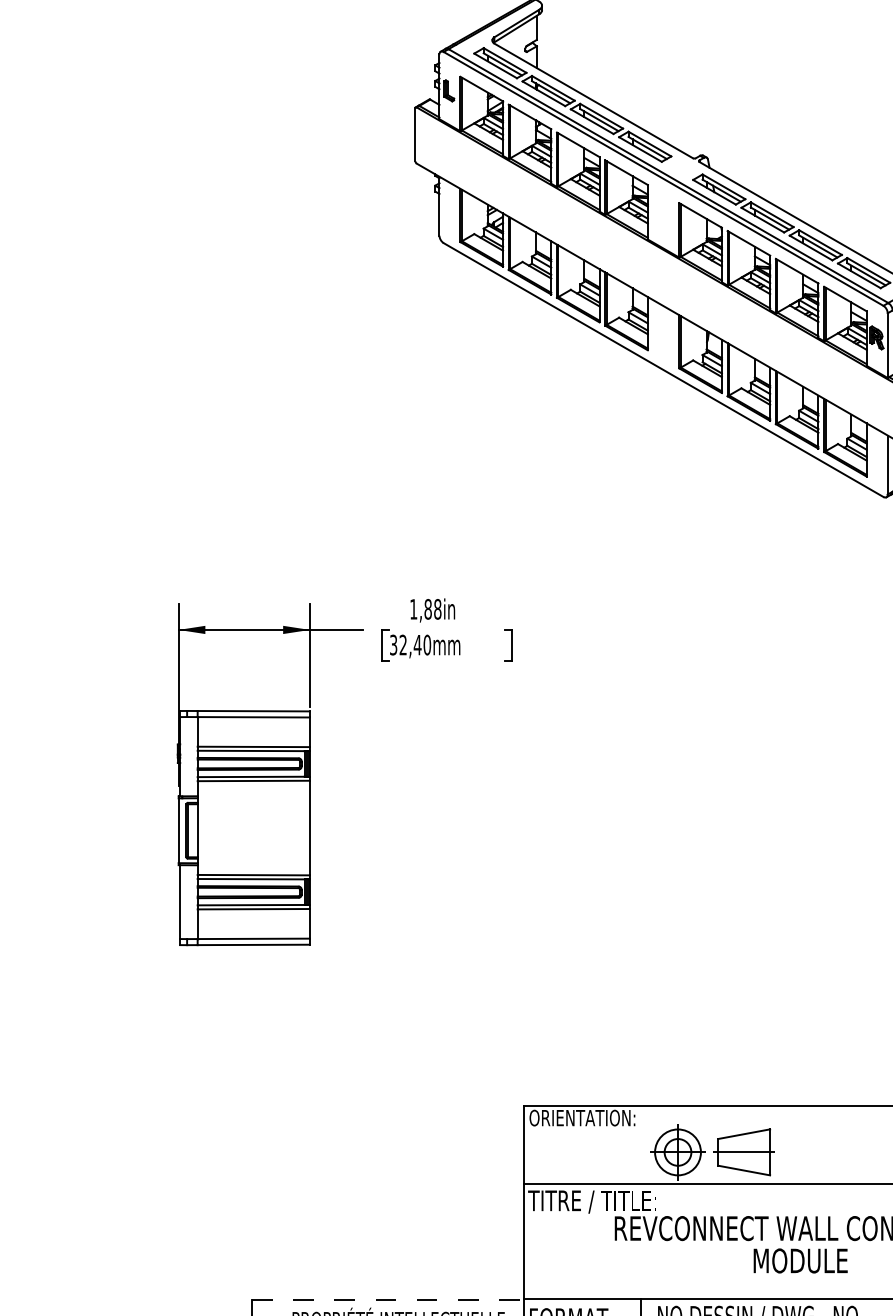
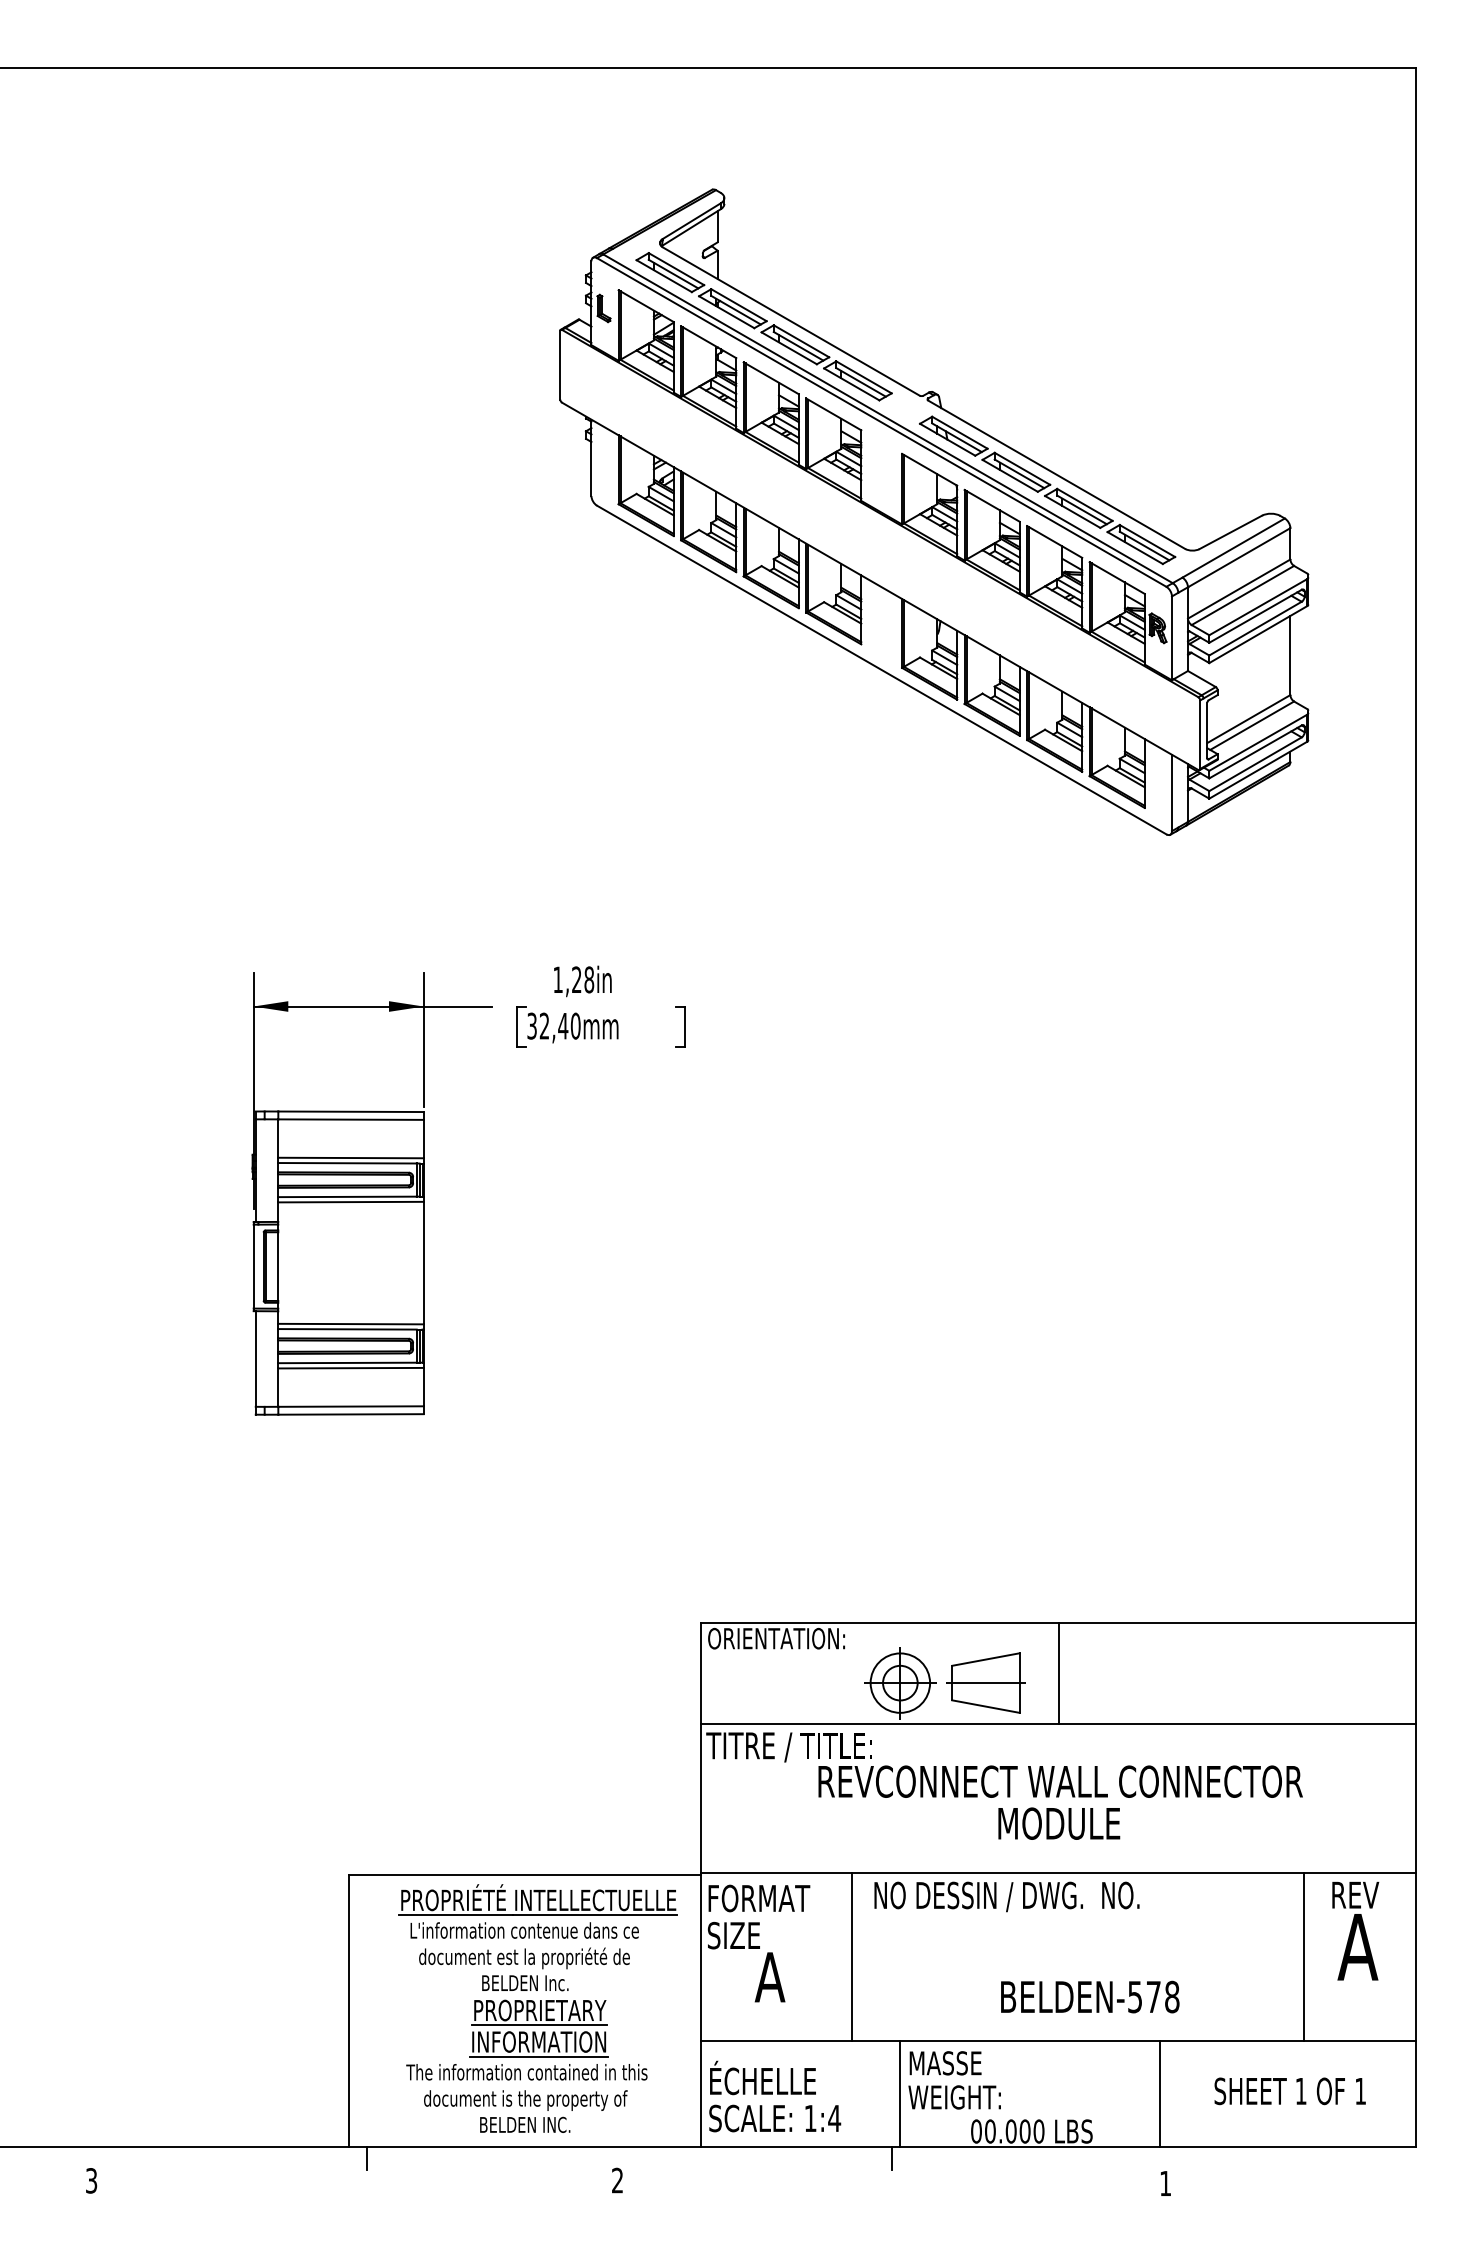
text: (427, 609) -> (576, 979), 1,88in -> 1,28in
line: (800, 1144) -> (1058, 1673), added
line: (387, 1300) -> (524, 1874), dashed -> solid

